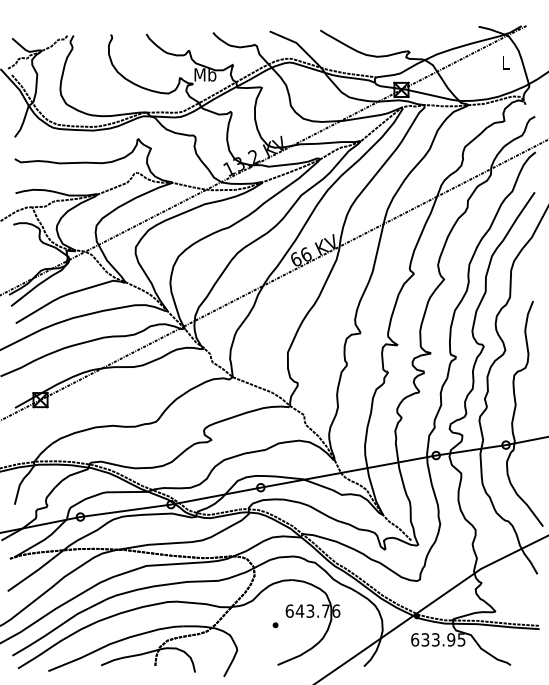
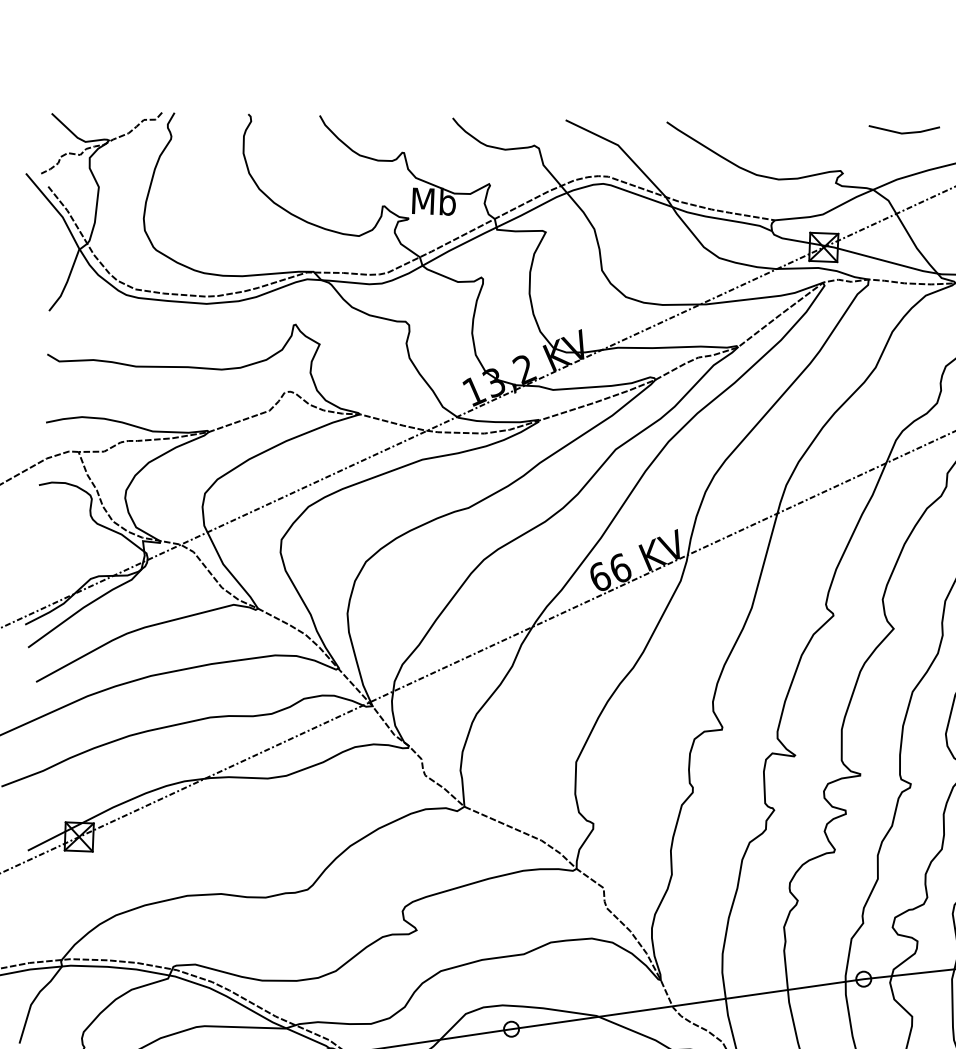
line: (439, 30) -> (904, 131), added

